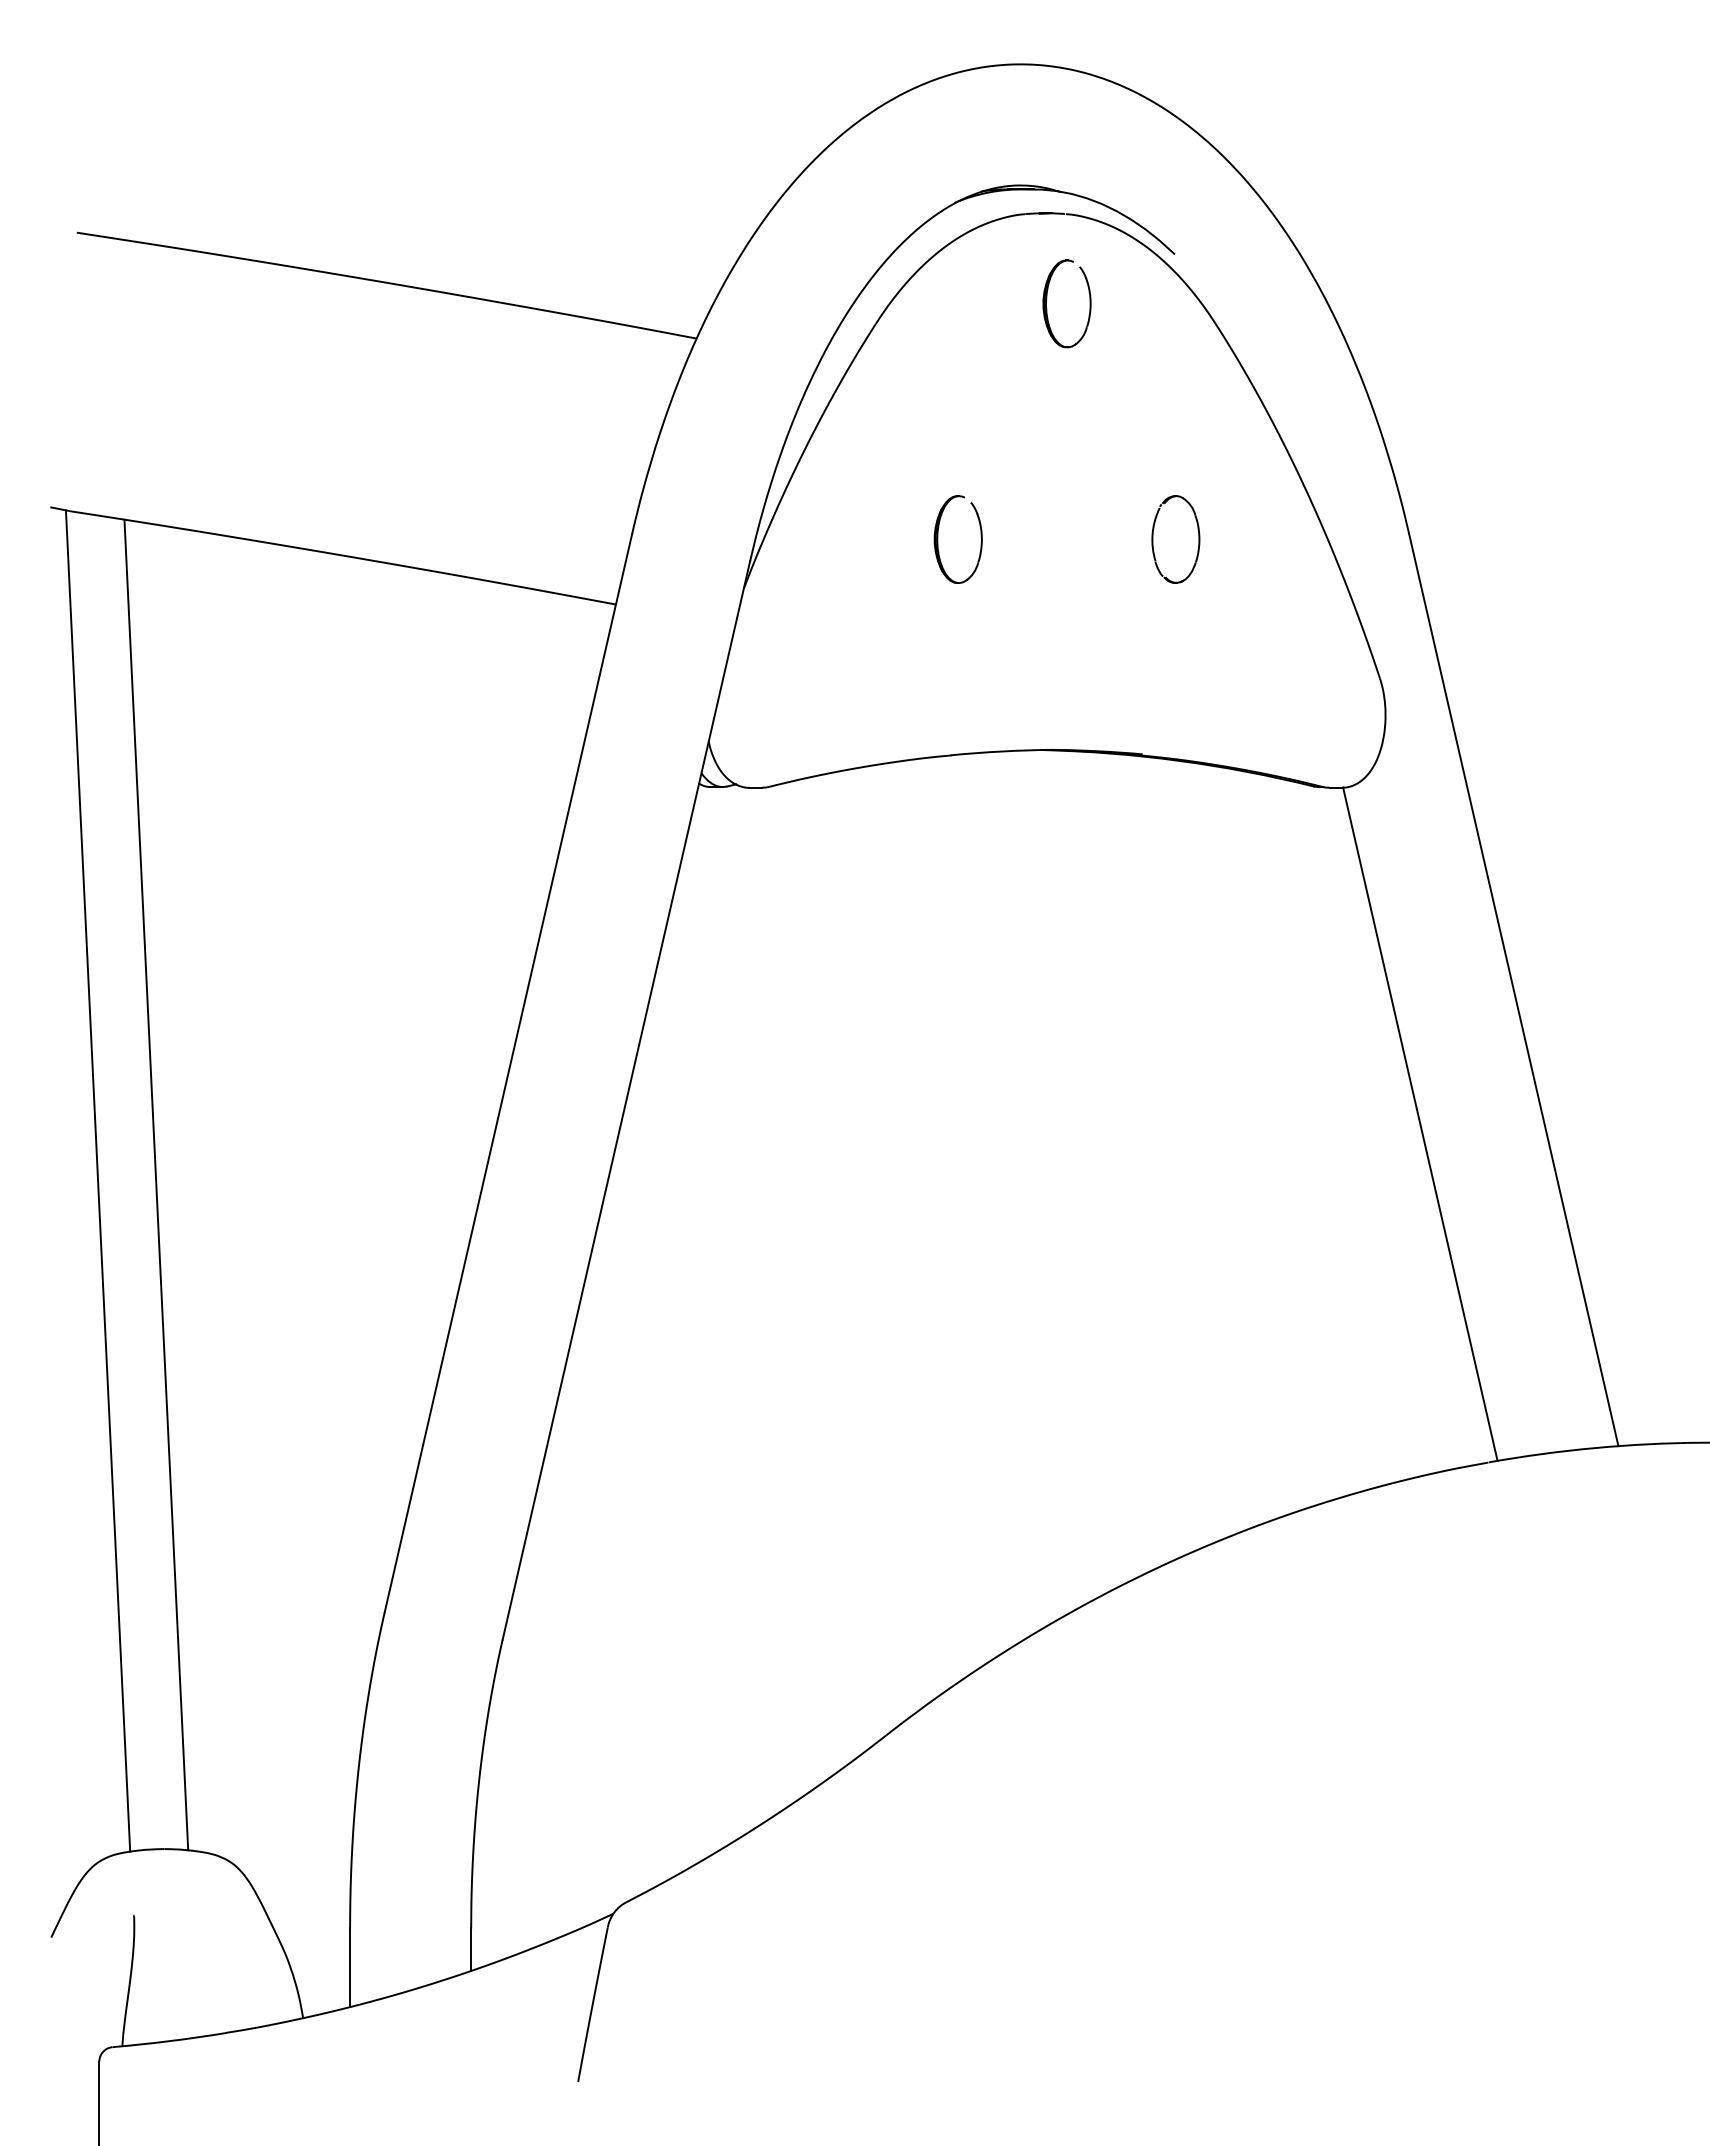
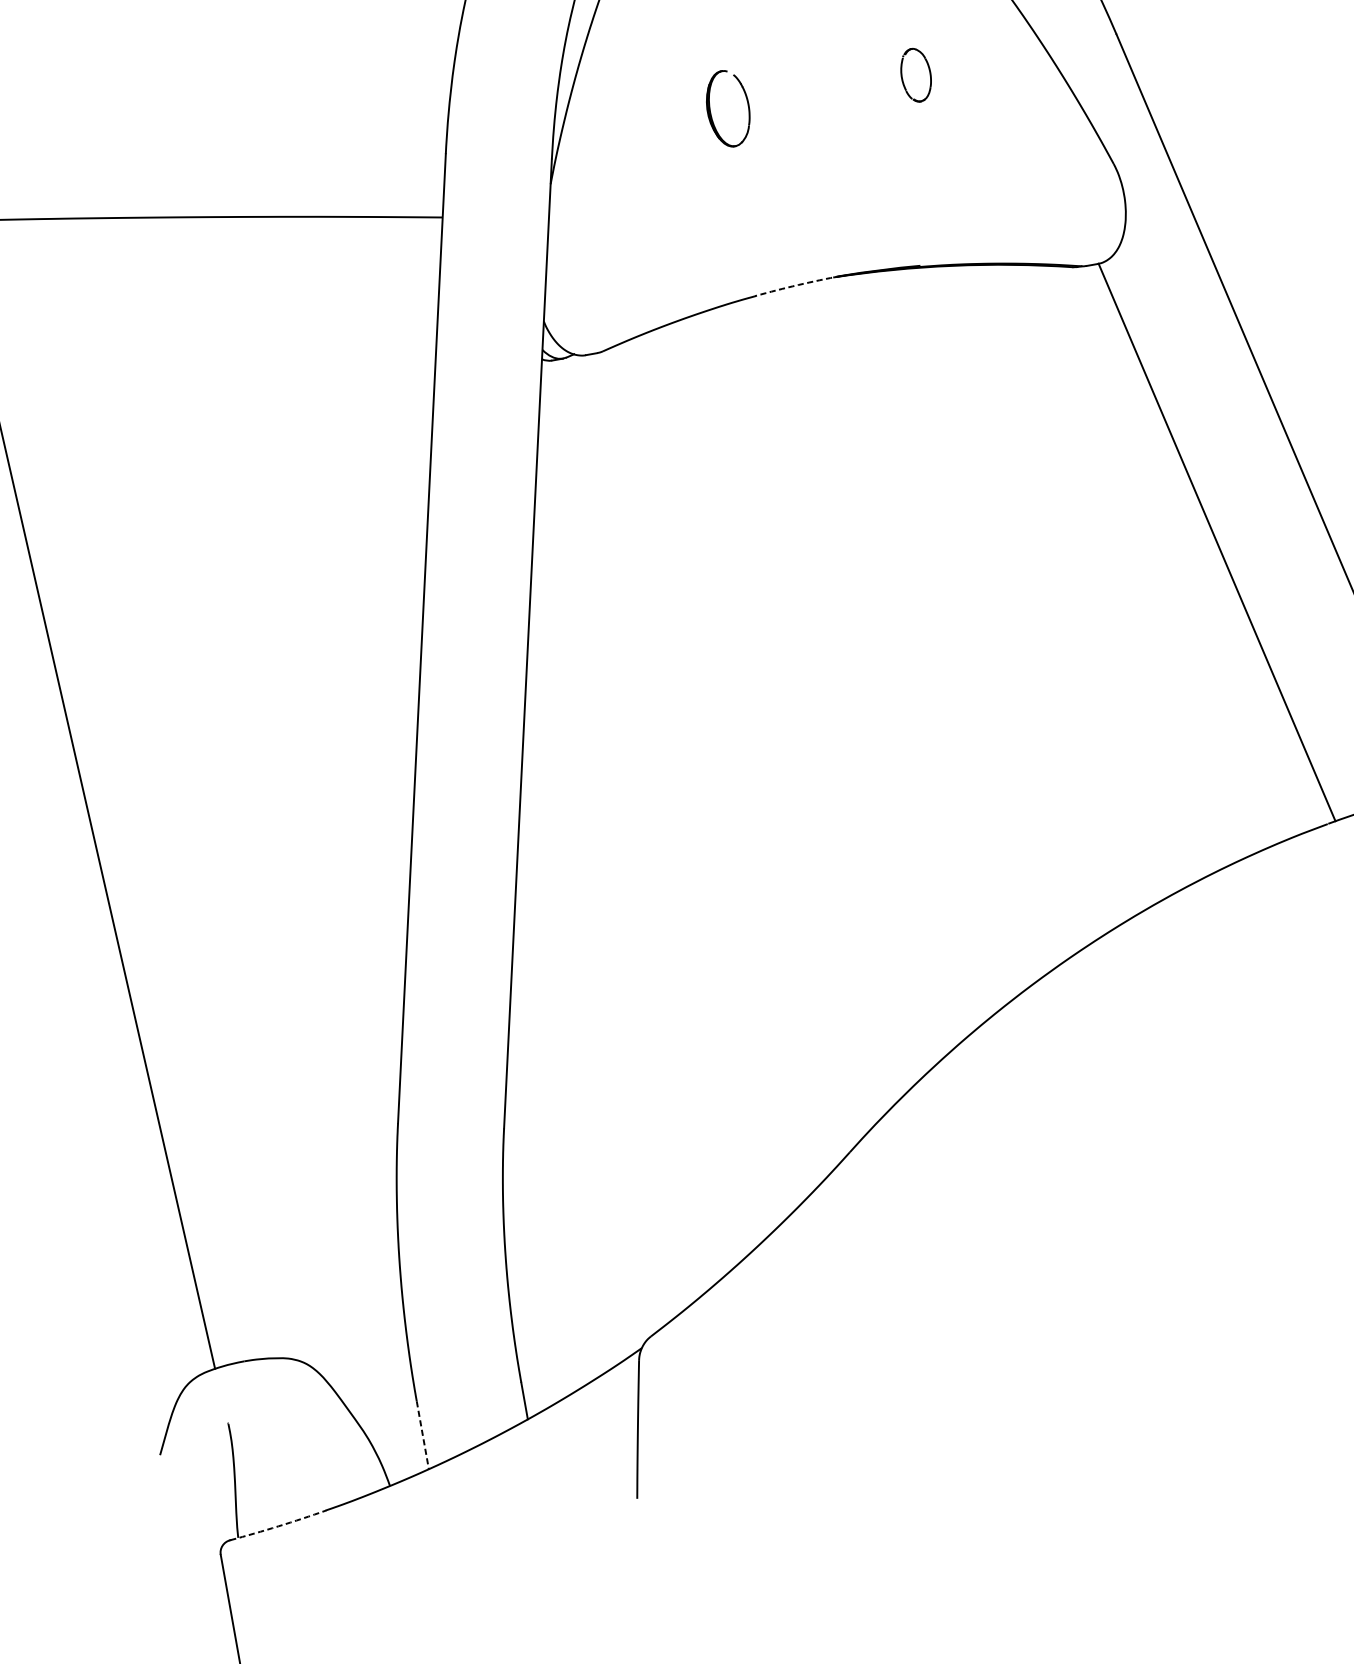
part: (1175, 539) -> (915, 75), size x0.7
arc: (1001, 751) -> (798, 285), solid -> dashed
line: (156, 1184) -> (135, 788), removed
line: (350, 1968) -> (423, 1435), solid -> dashed
arc: (169, 2041) -> (278, 1526), solid -> dashed

